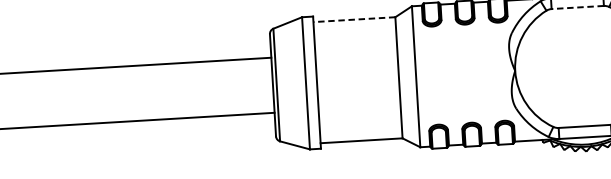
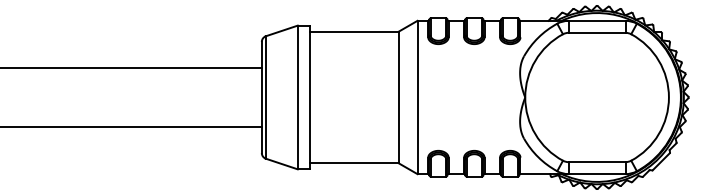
line: (577, 7) -> (596, 32), dashed -> solid
line: (354, 19) -> (354, 31), dashed -> solid

